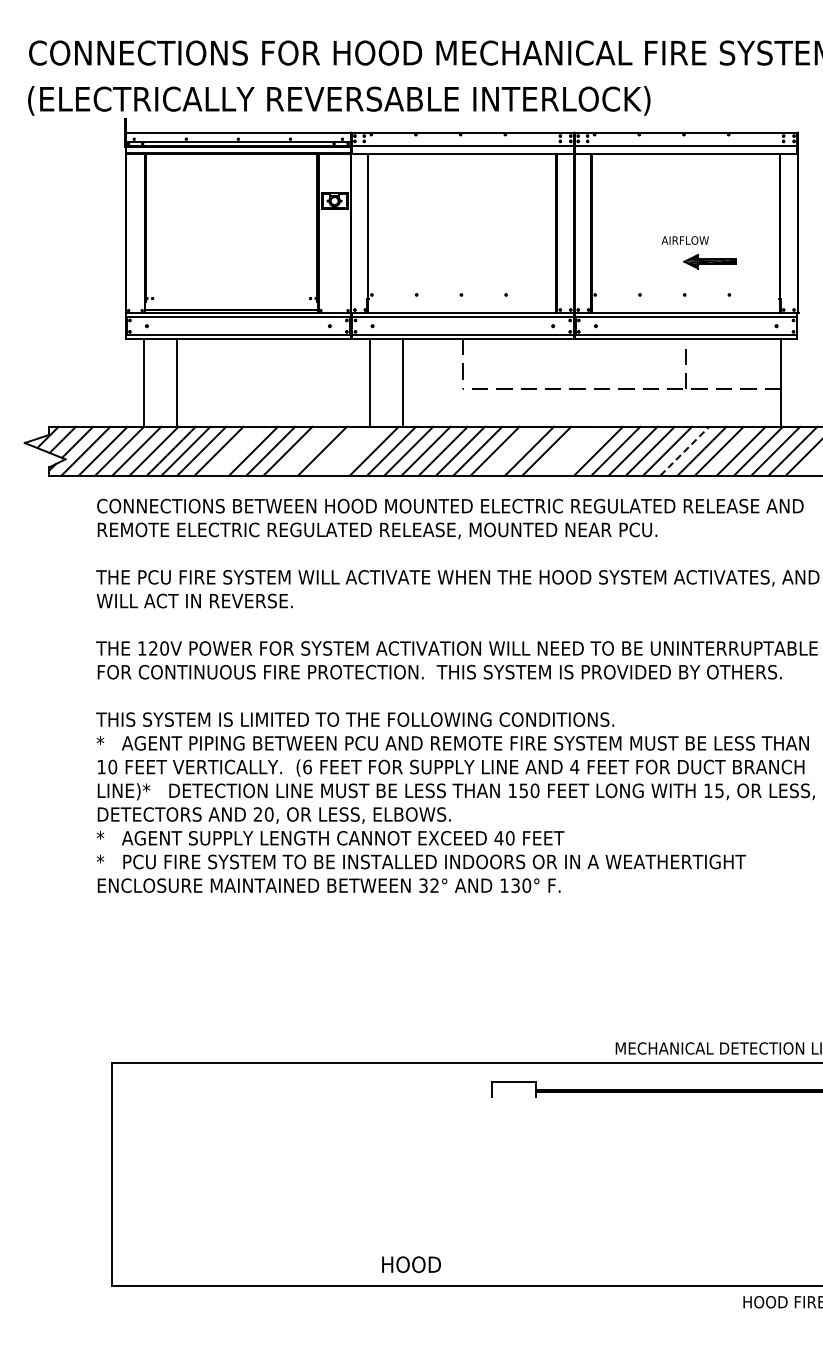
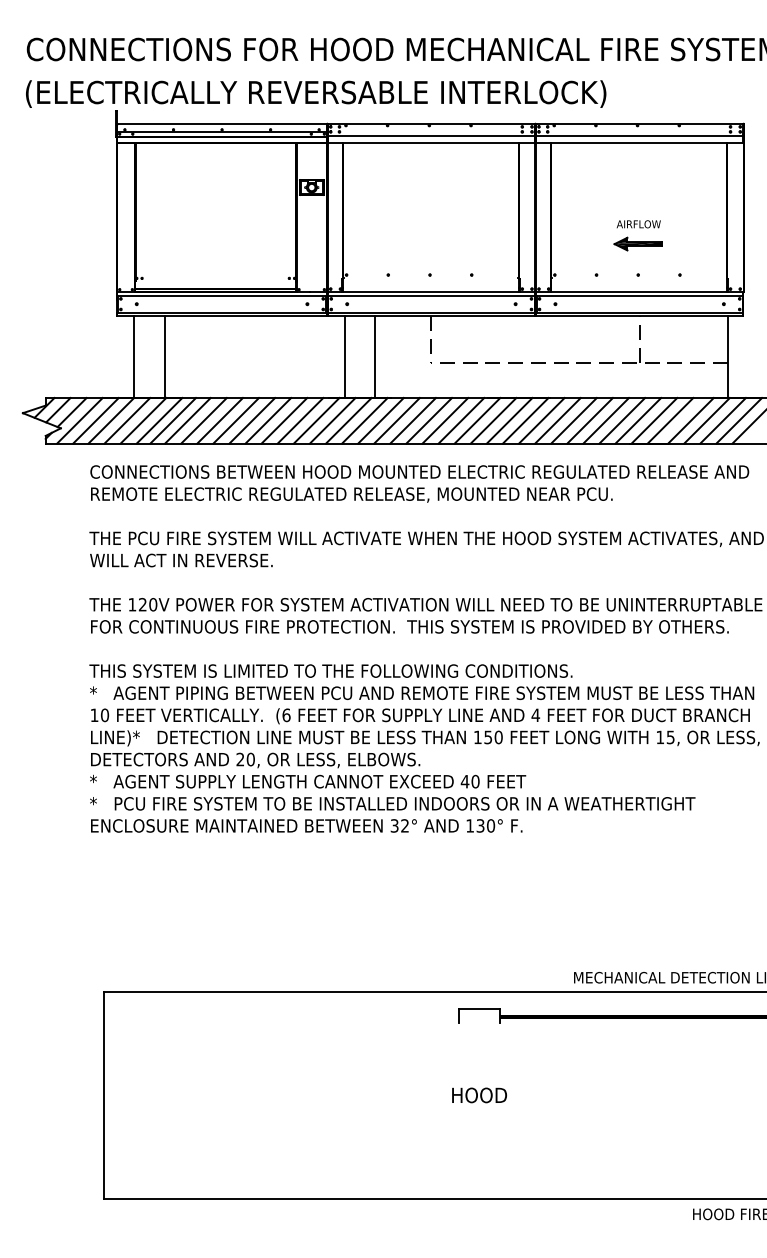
part: (709, 261) -> (638, 243), moved
line: (235, 450) -> (219, 420), added
line: (304, 450) -> (283, 420), added
line: (339, 450) -> (316, 420), added
line: (356, 450) -> (332, 420), added
line: (511, 450) -> (476, 420), added
line: (563, 450) -> (525, 420), added
line: (580, 450) -> (541, 420), added
line: (684, 451) -> (638, 421), dashed -> solid
text: (411, 1264) -> (479, 1095), moved

